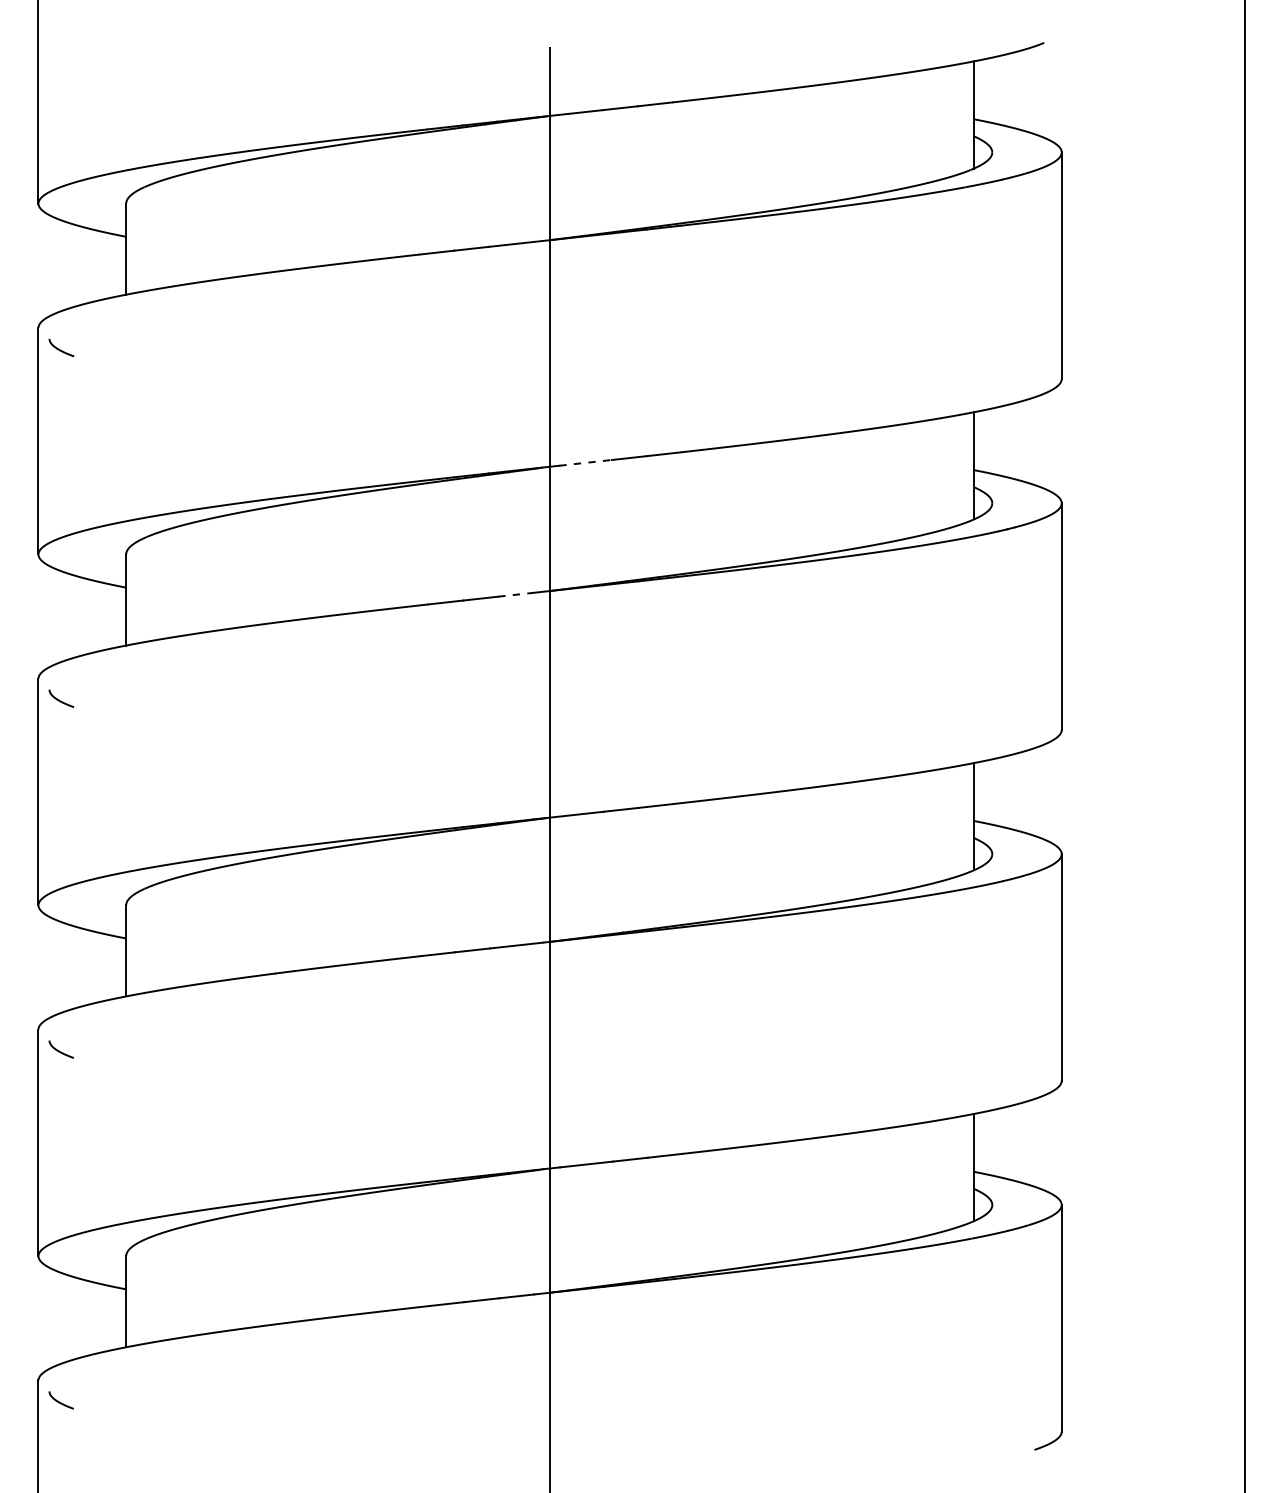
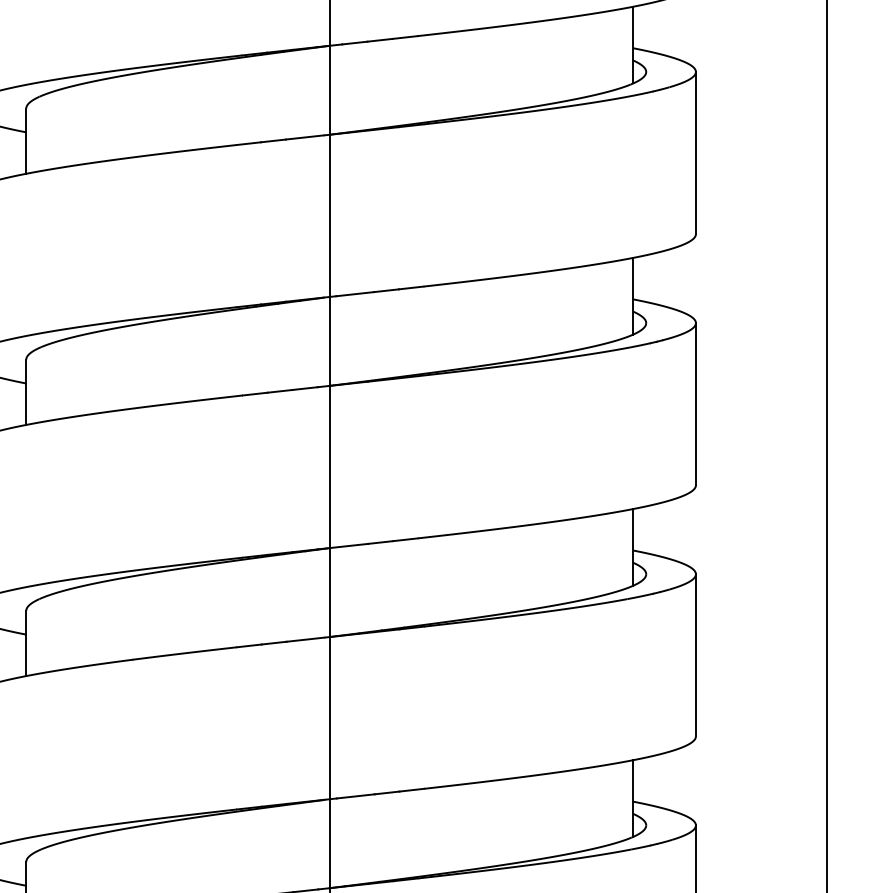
line: (585, 462) -> (355, 293), dashed -> solid
line: (515, 594) -> (304, 388), dashed -> solid

